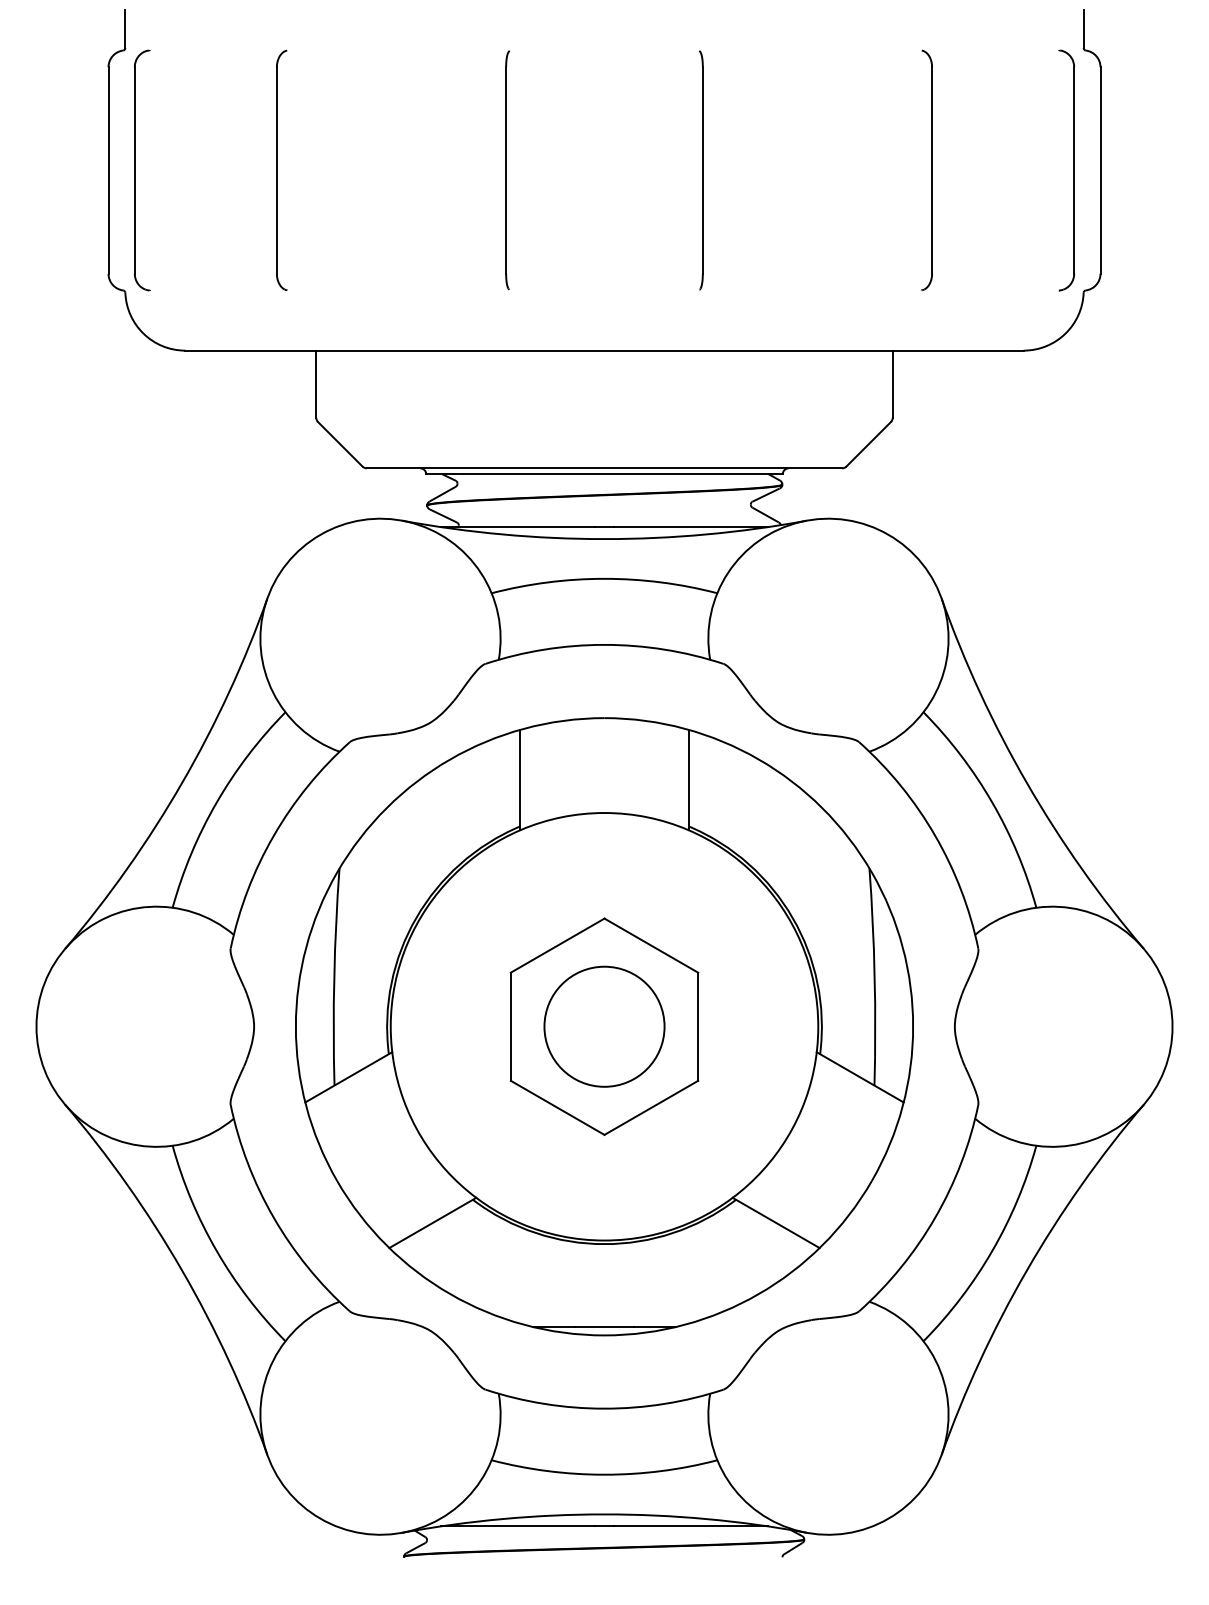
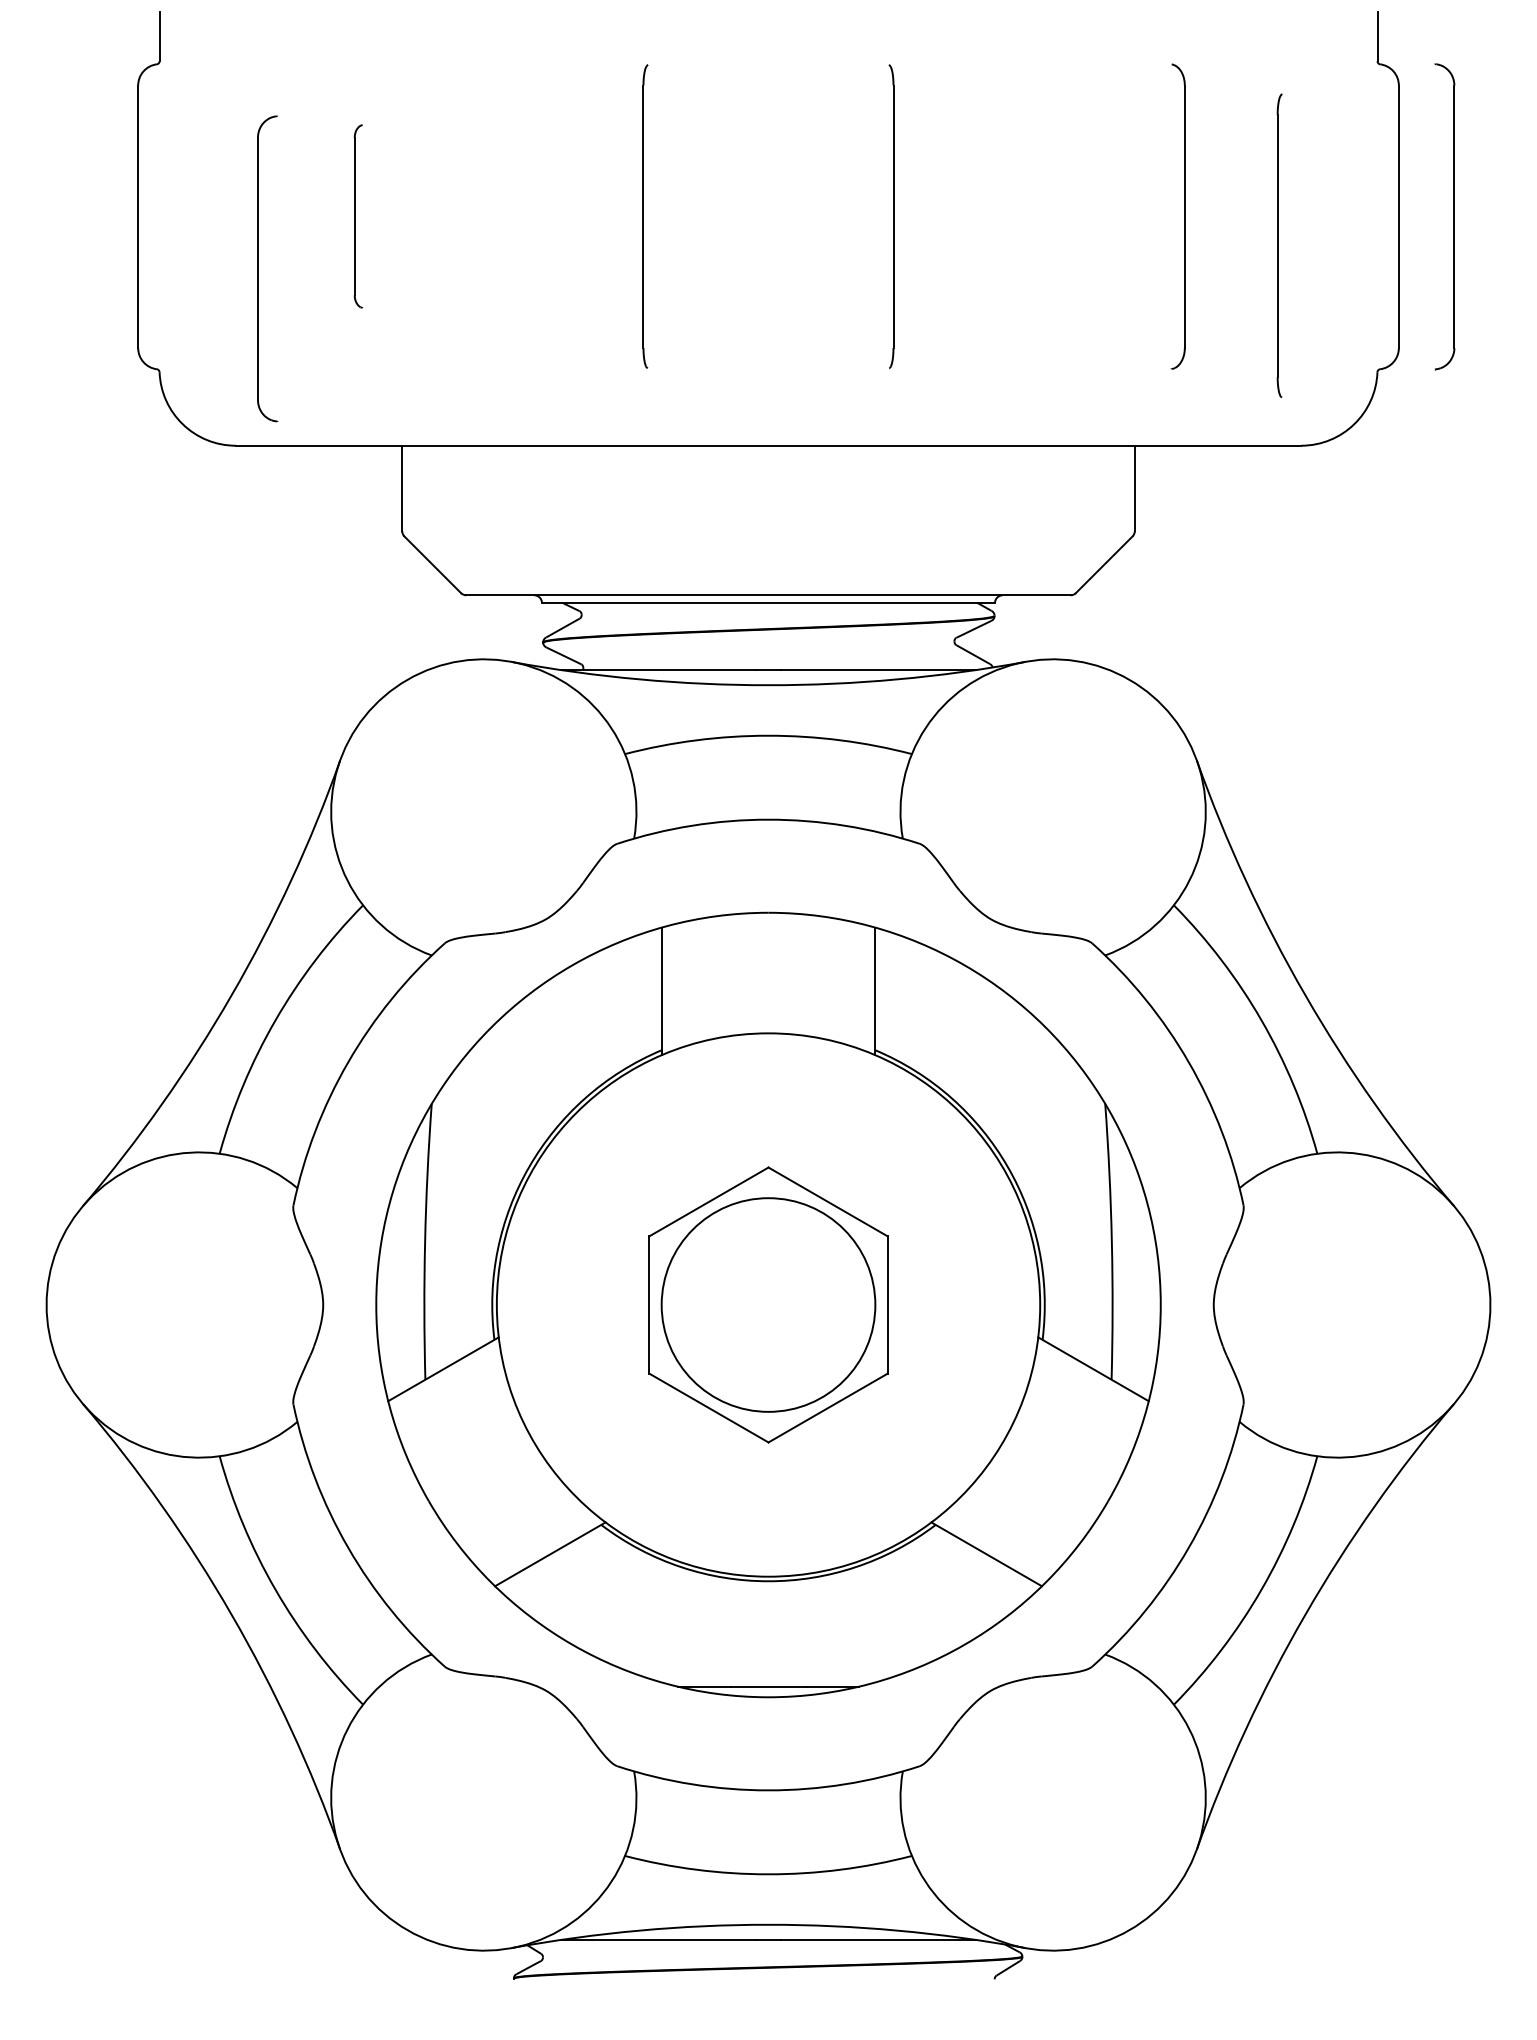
part: (281, 169) -> (357, 215), size x0.6
part: (135, 170) -> (258, 268), moved
part: (1073, 170) -> (1453, 216), moved
part: (1006, 193) -> (1279, 246), added
circle: (604, 1026) -> (768, 1304), size x1.4

